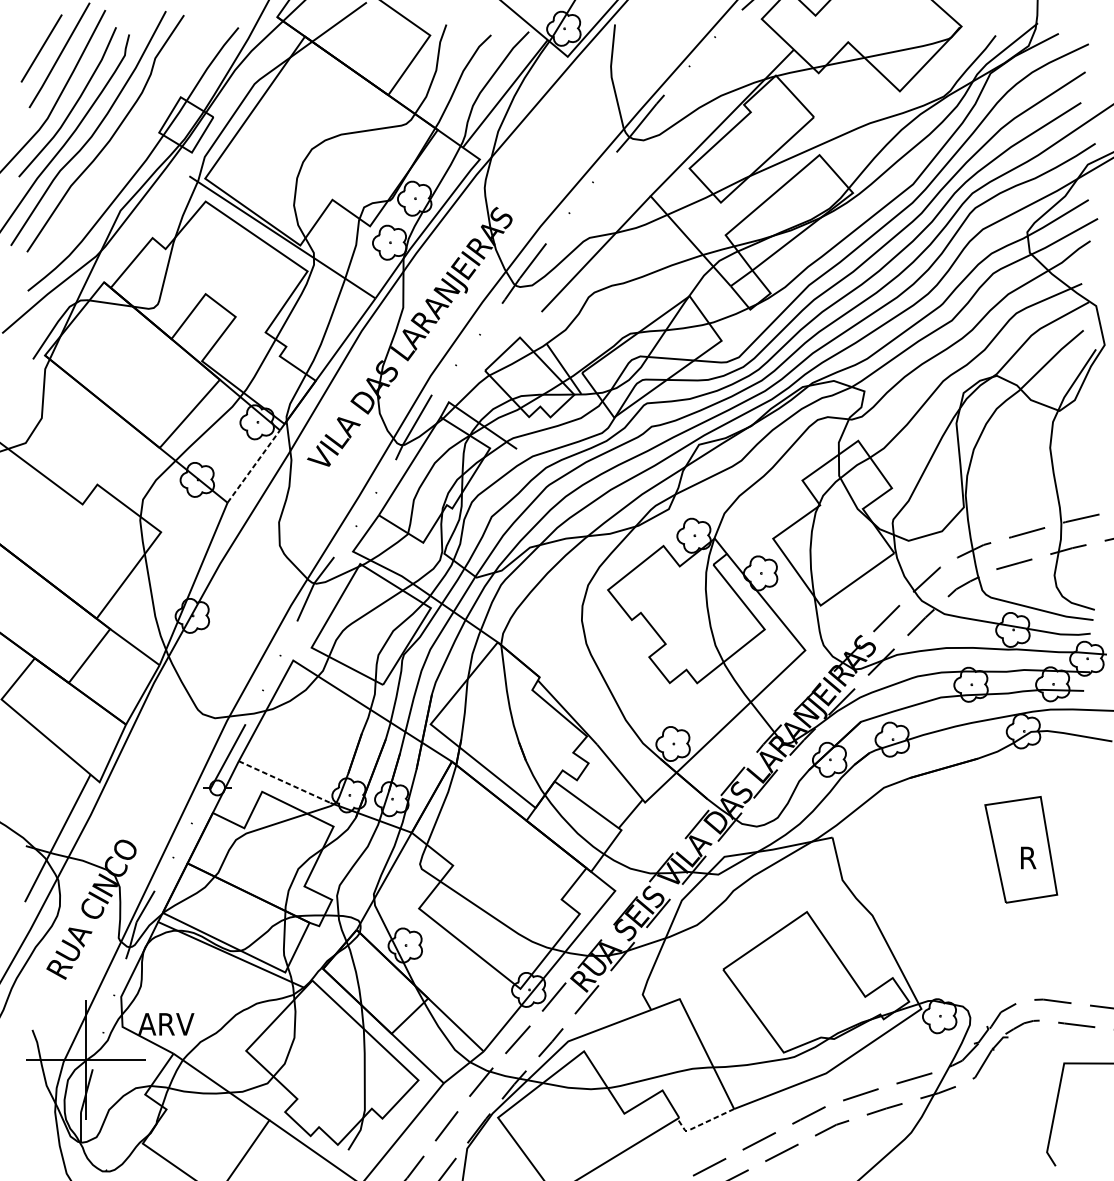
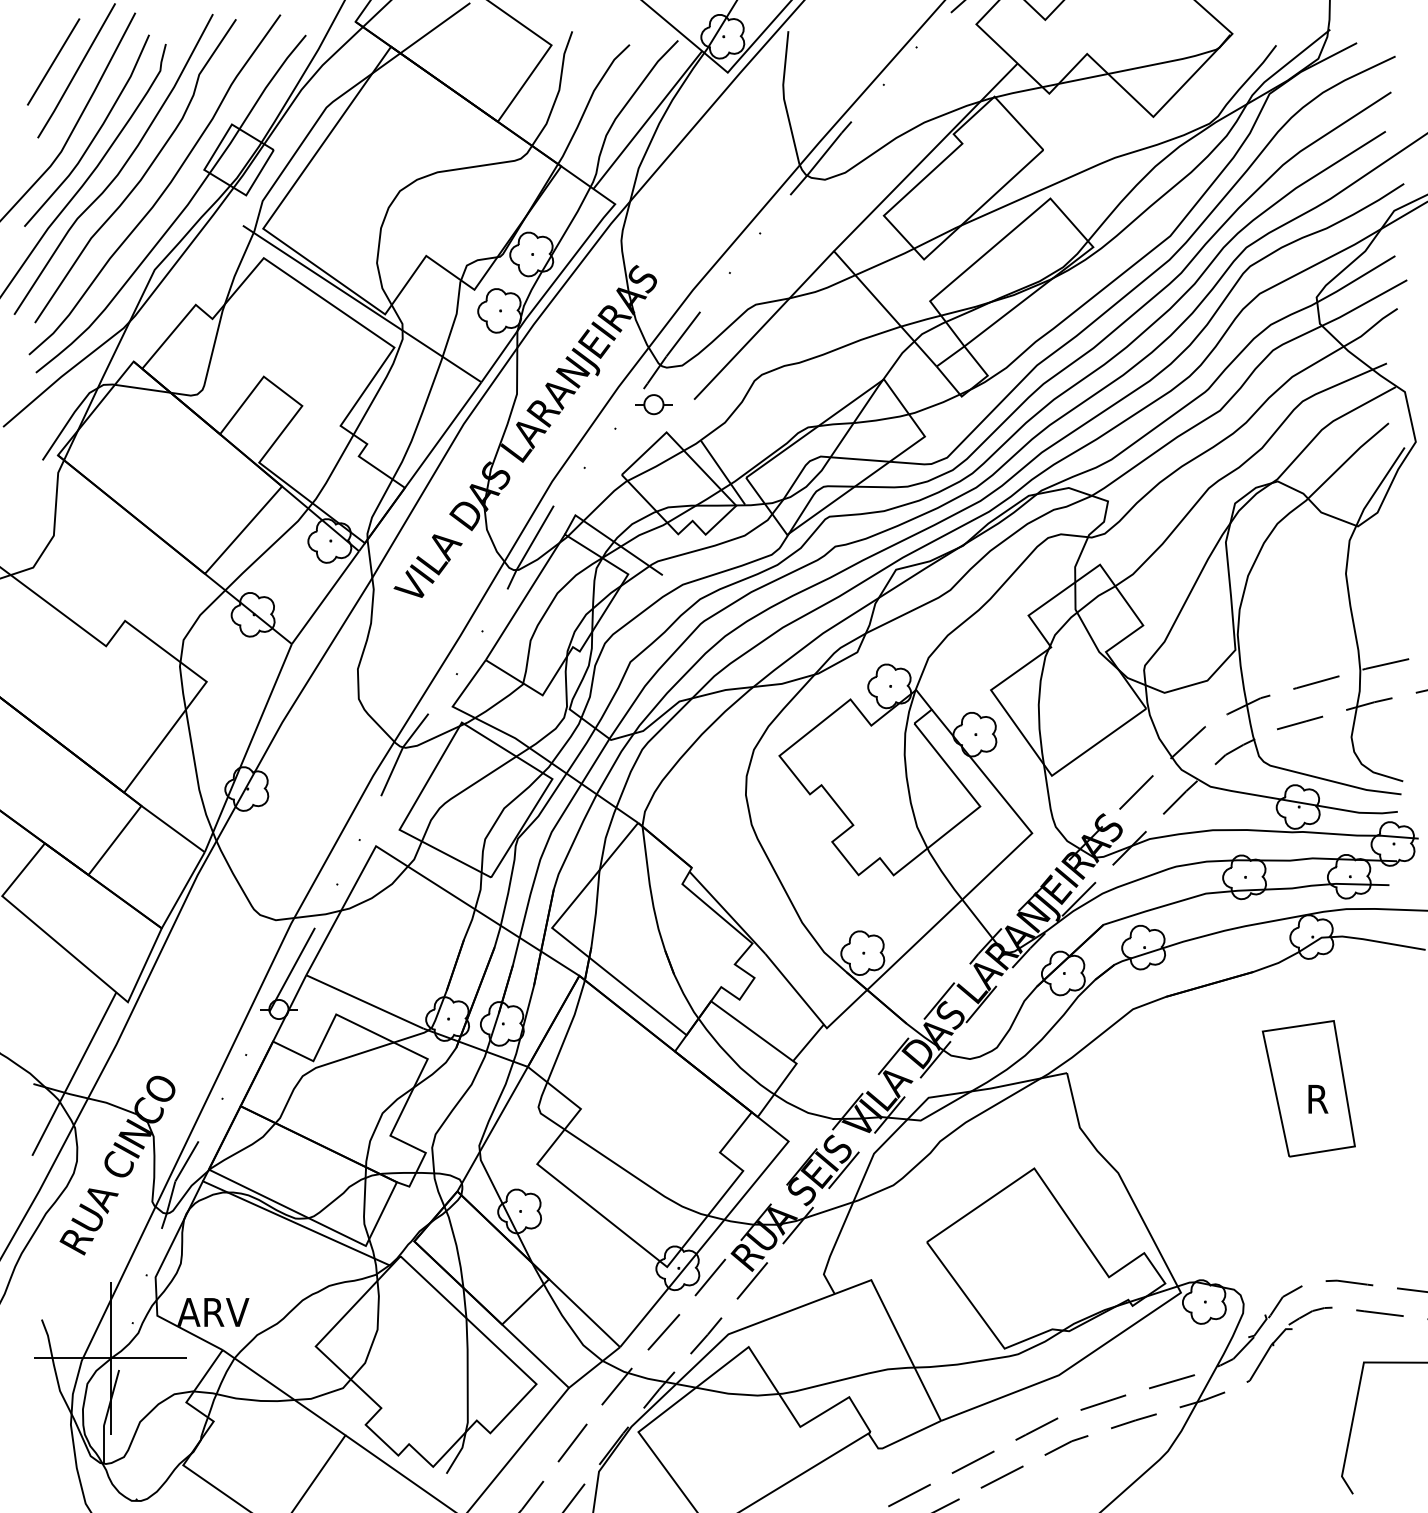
curve: (127, 148) -> (163, 190), added
part: (509, 315) -> (653, 404), added
line: (253, 466) -> (325, 597), dashed -> solid
line: (285, 781) -> (365, 1001), dashed -> solid
line: (702, 1124) -> (900, 1440), dashed -> solid

